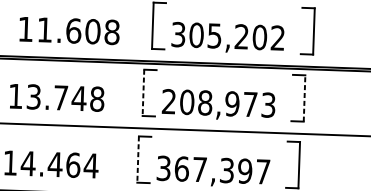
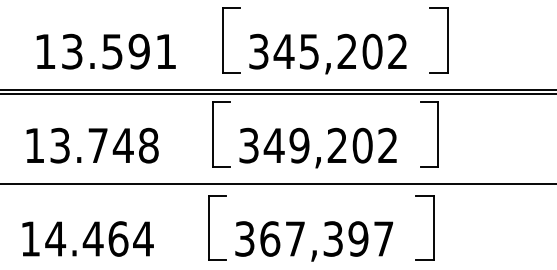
text: (78, 31) -> (119, 51), 11.608 -> 13.591
text: (196, 35) -> (283, 51), 305,202 -> 345,202
line: (143, 93) -> (212, 135), dashed -> solid
line: (304, 98) -> (437, 134), dashed -> solid
text: (218, 103) -> (318, 145), 208,973 -> 349,202
line: (138, 159) -> (208, 228), dashed -> solid

